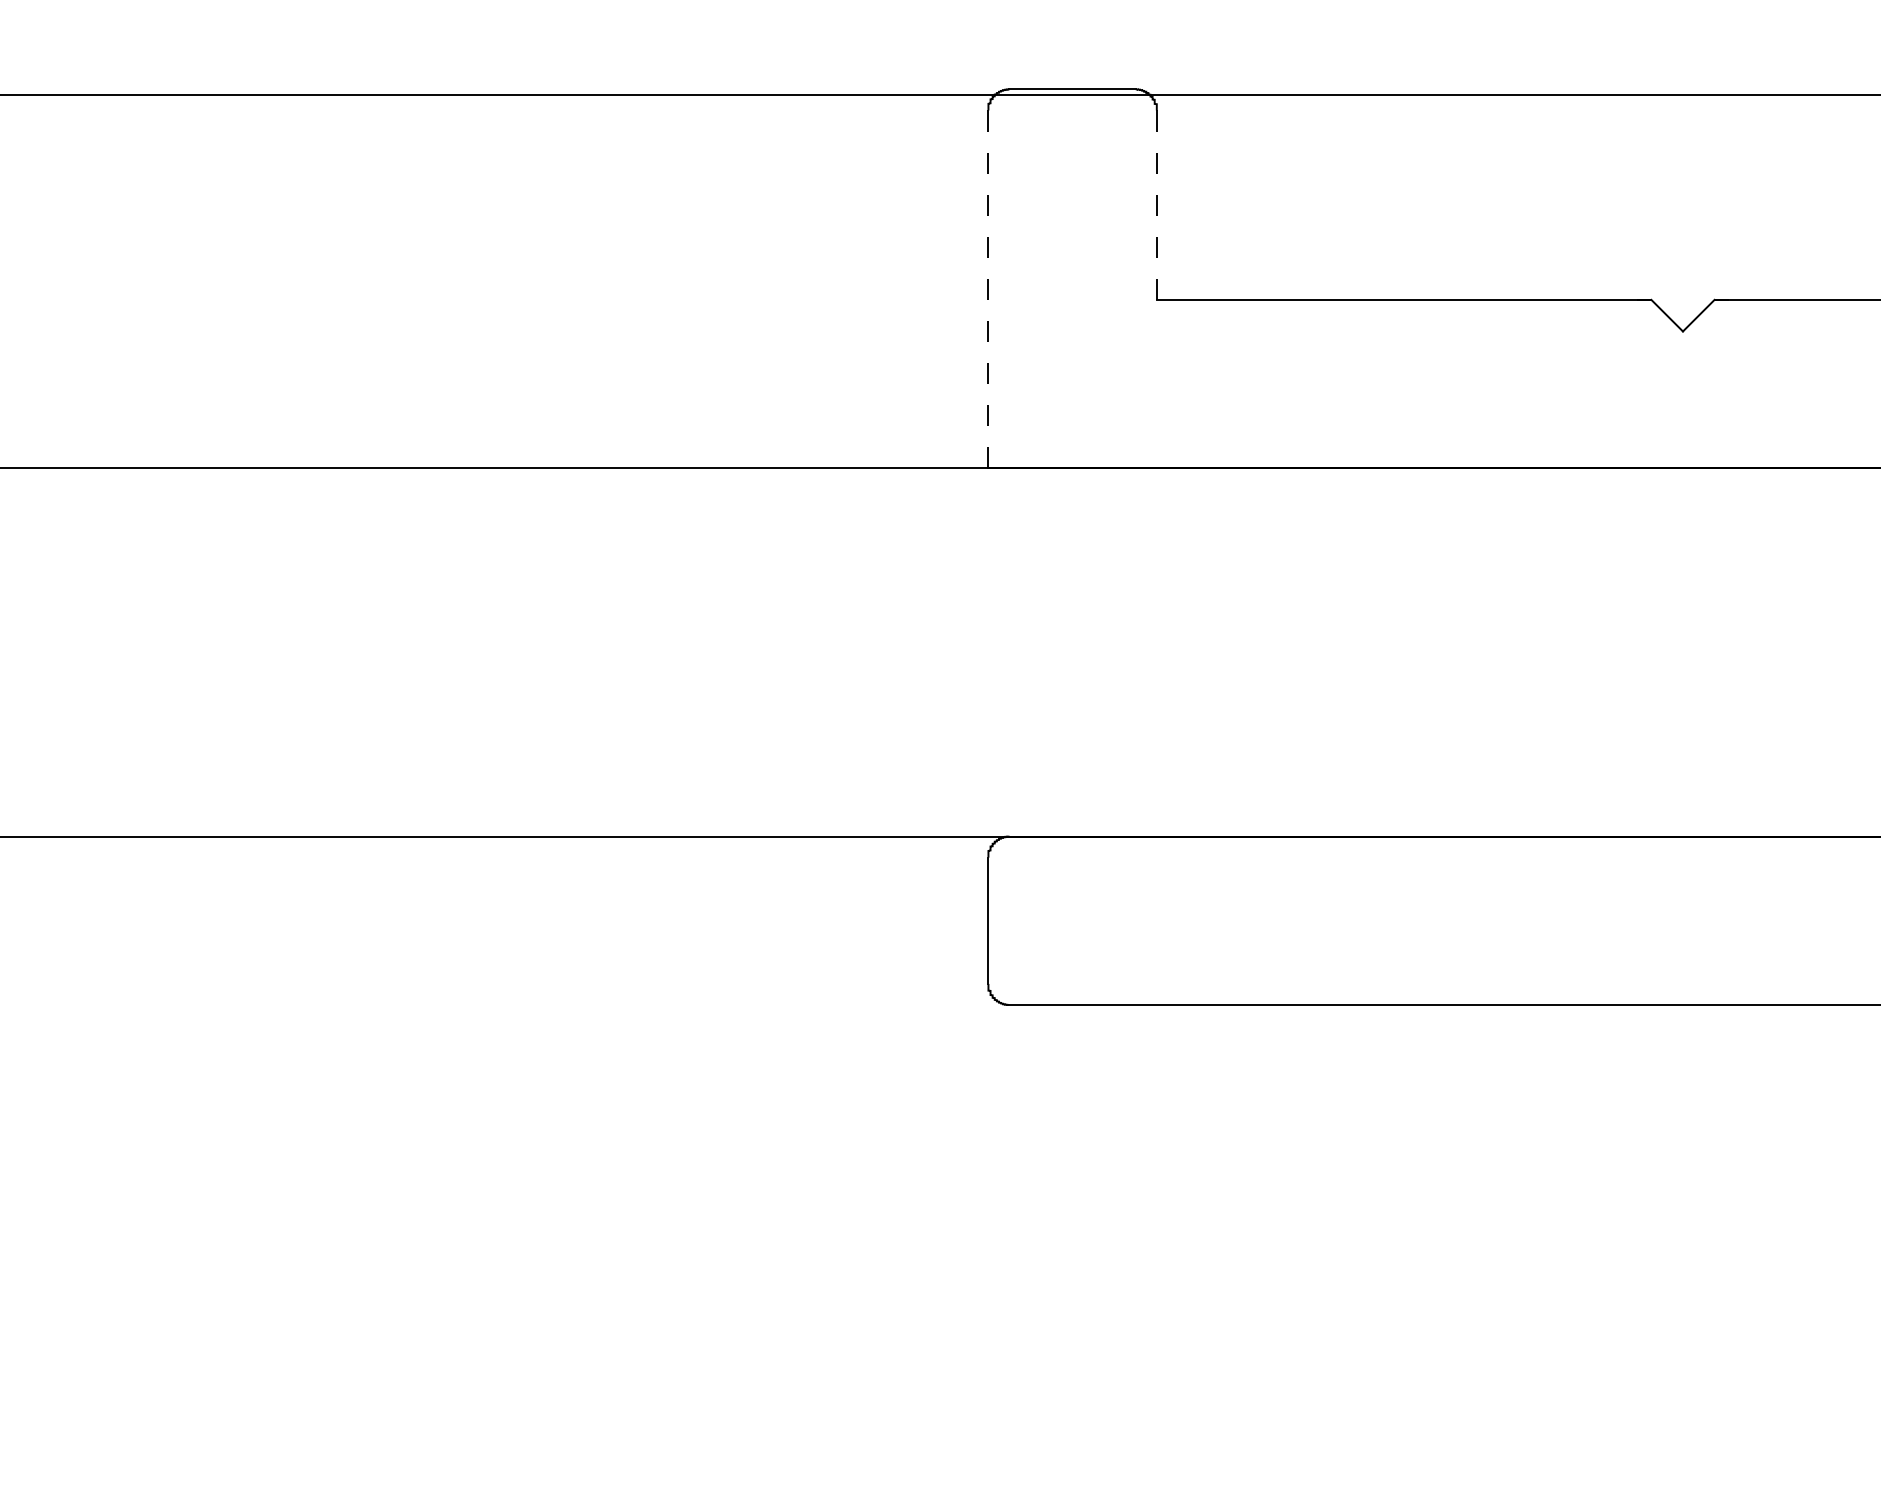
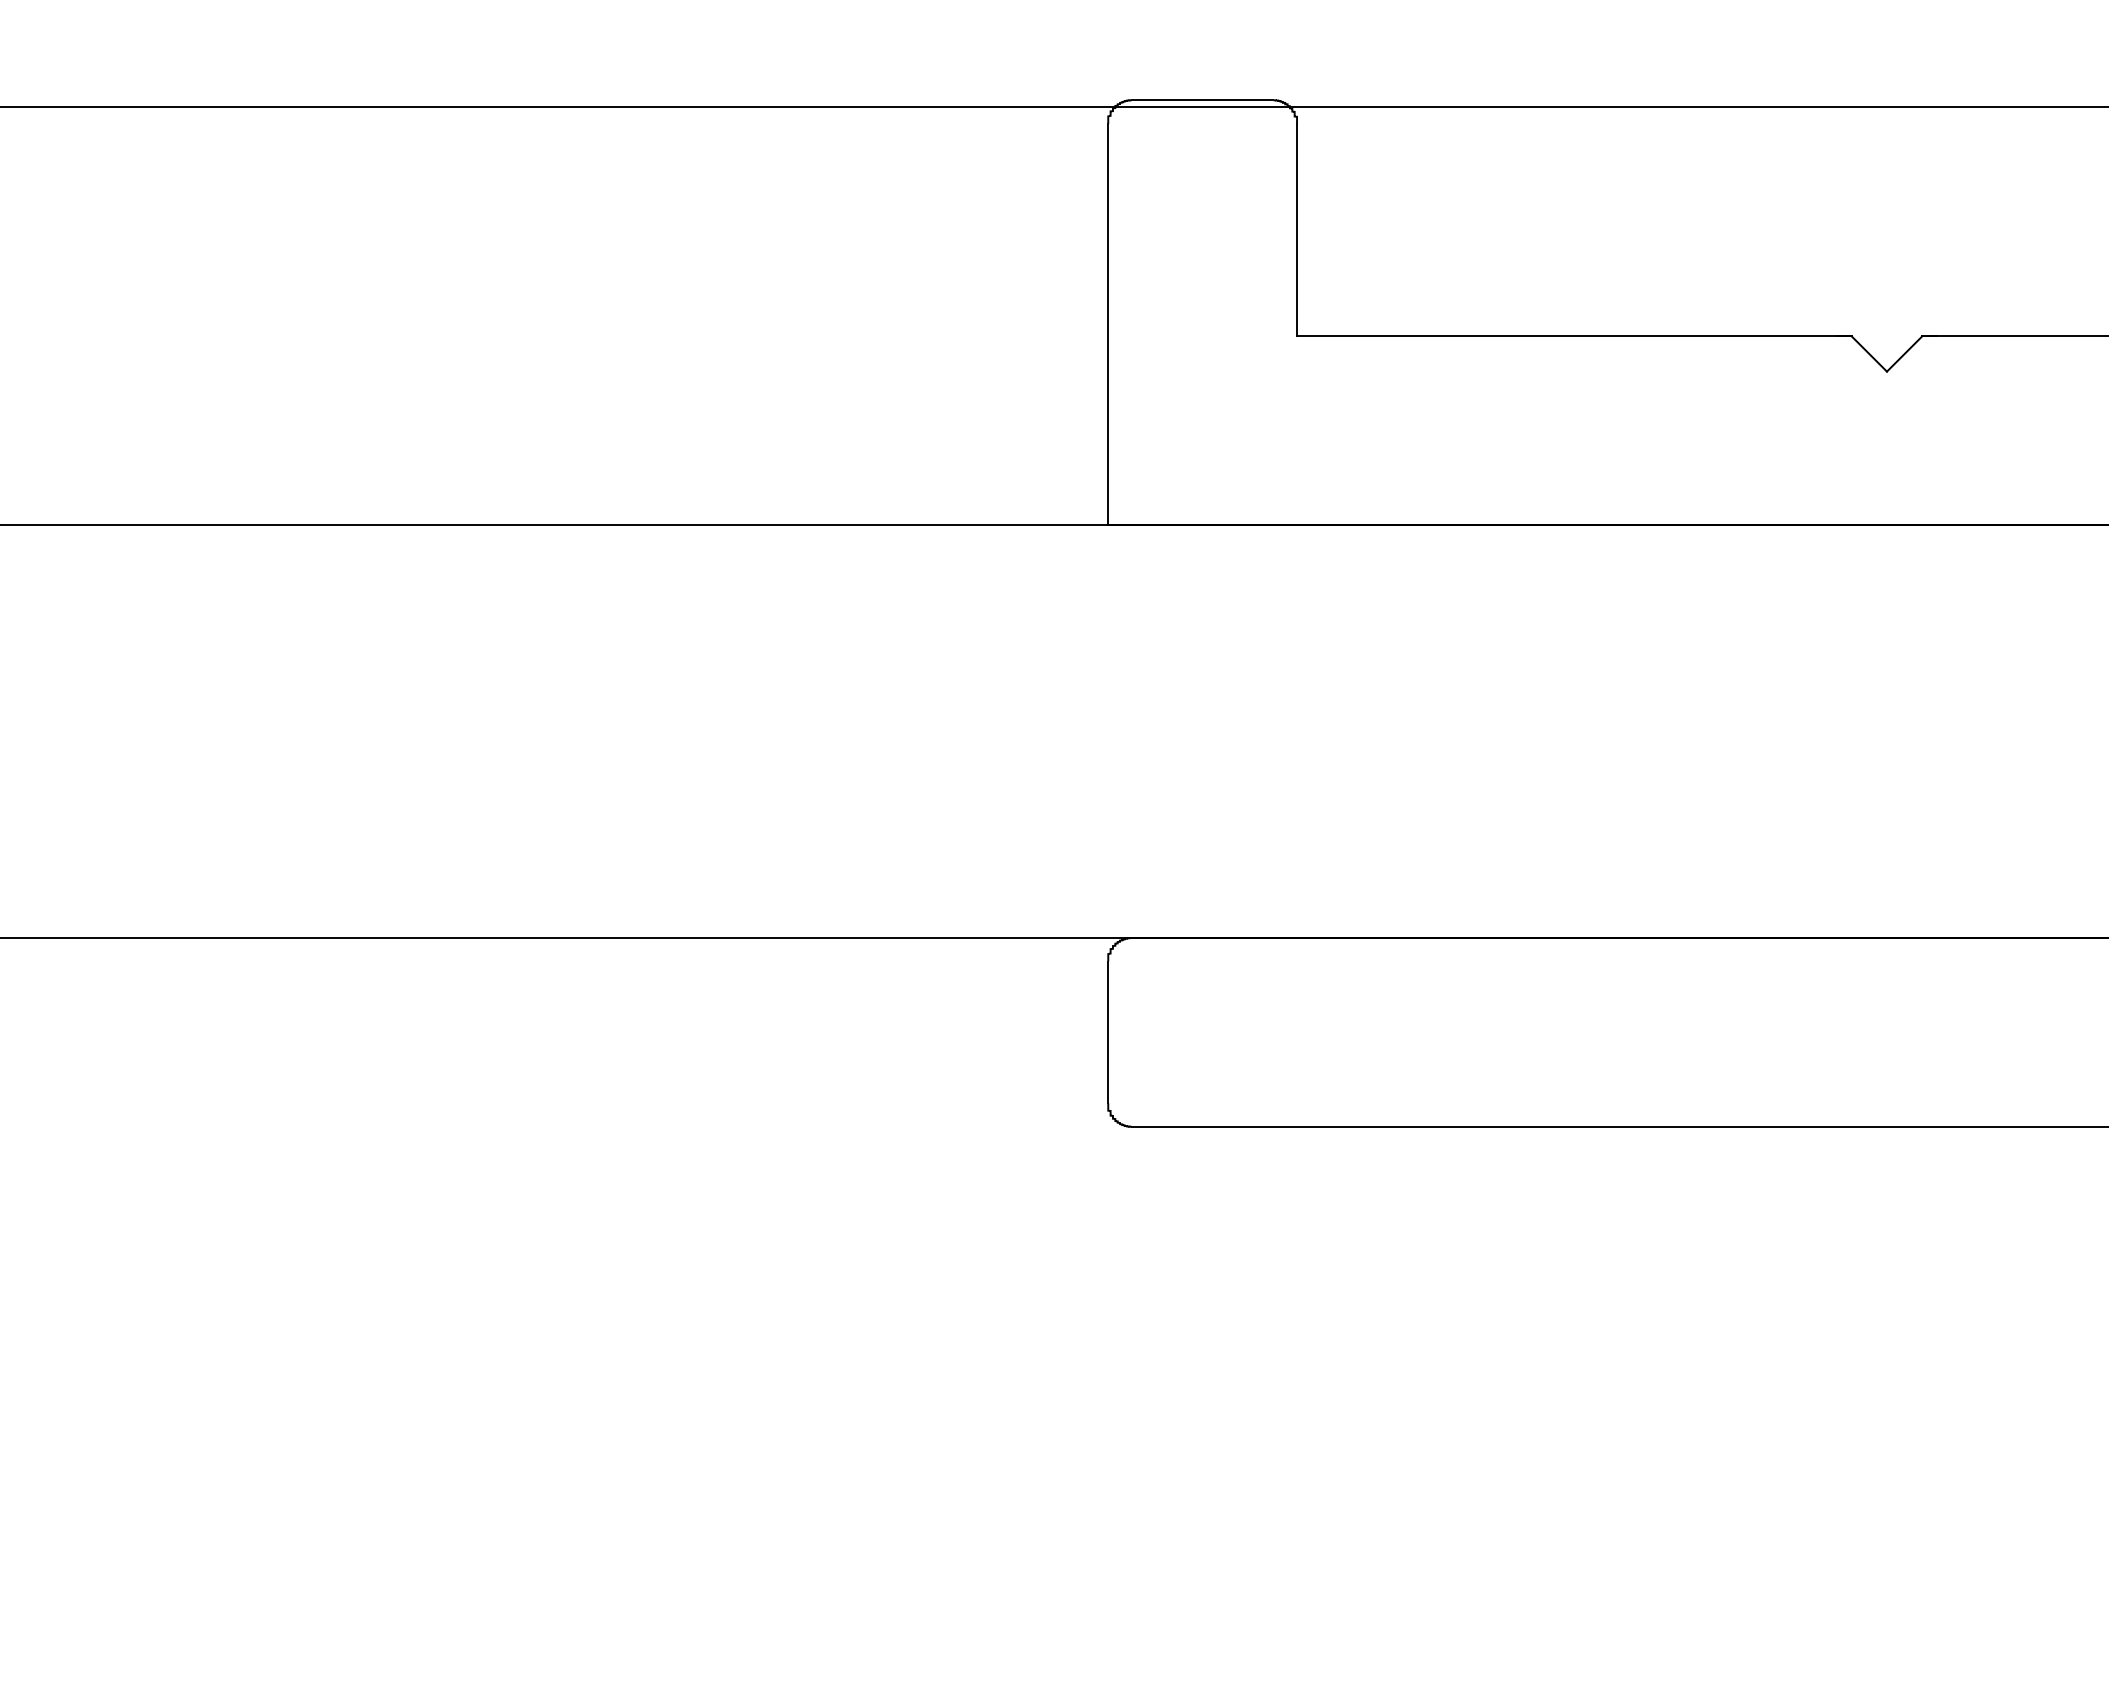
line: (1157, 204) -> (1297, 229), dashed -> solid
line: (988, 289) -> (1108, 324), dashed -> solid

